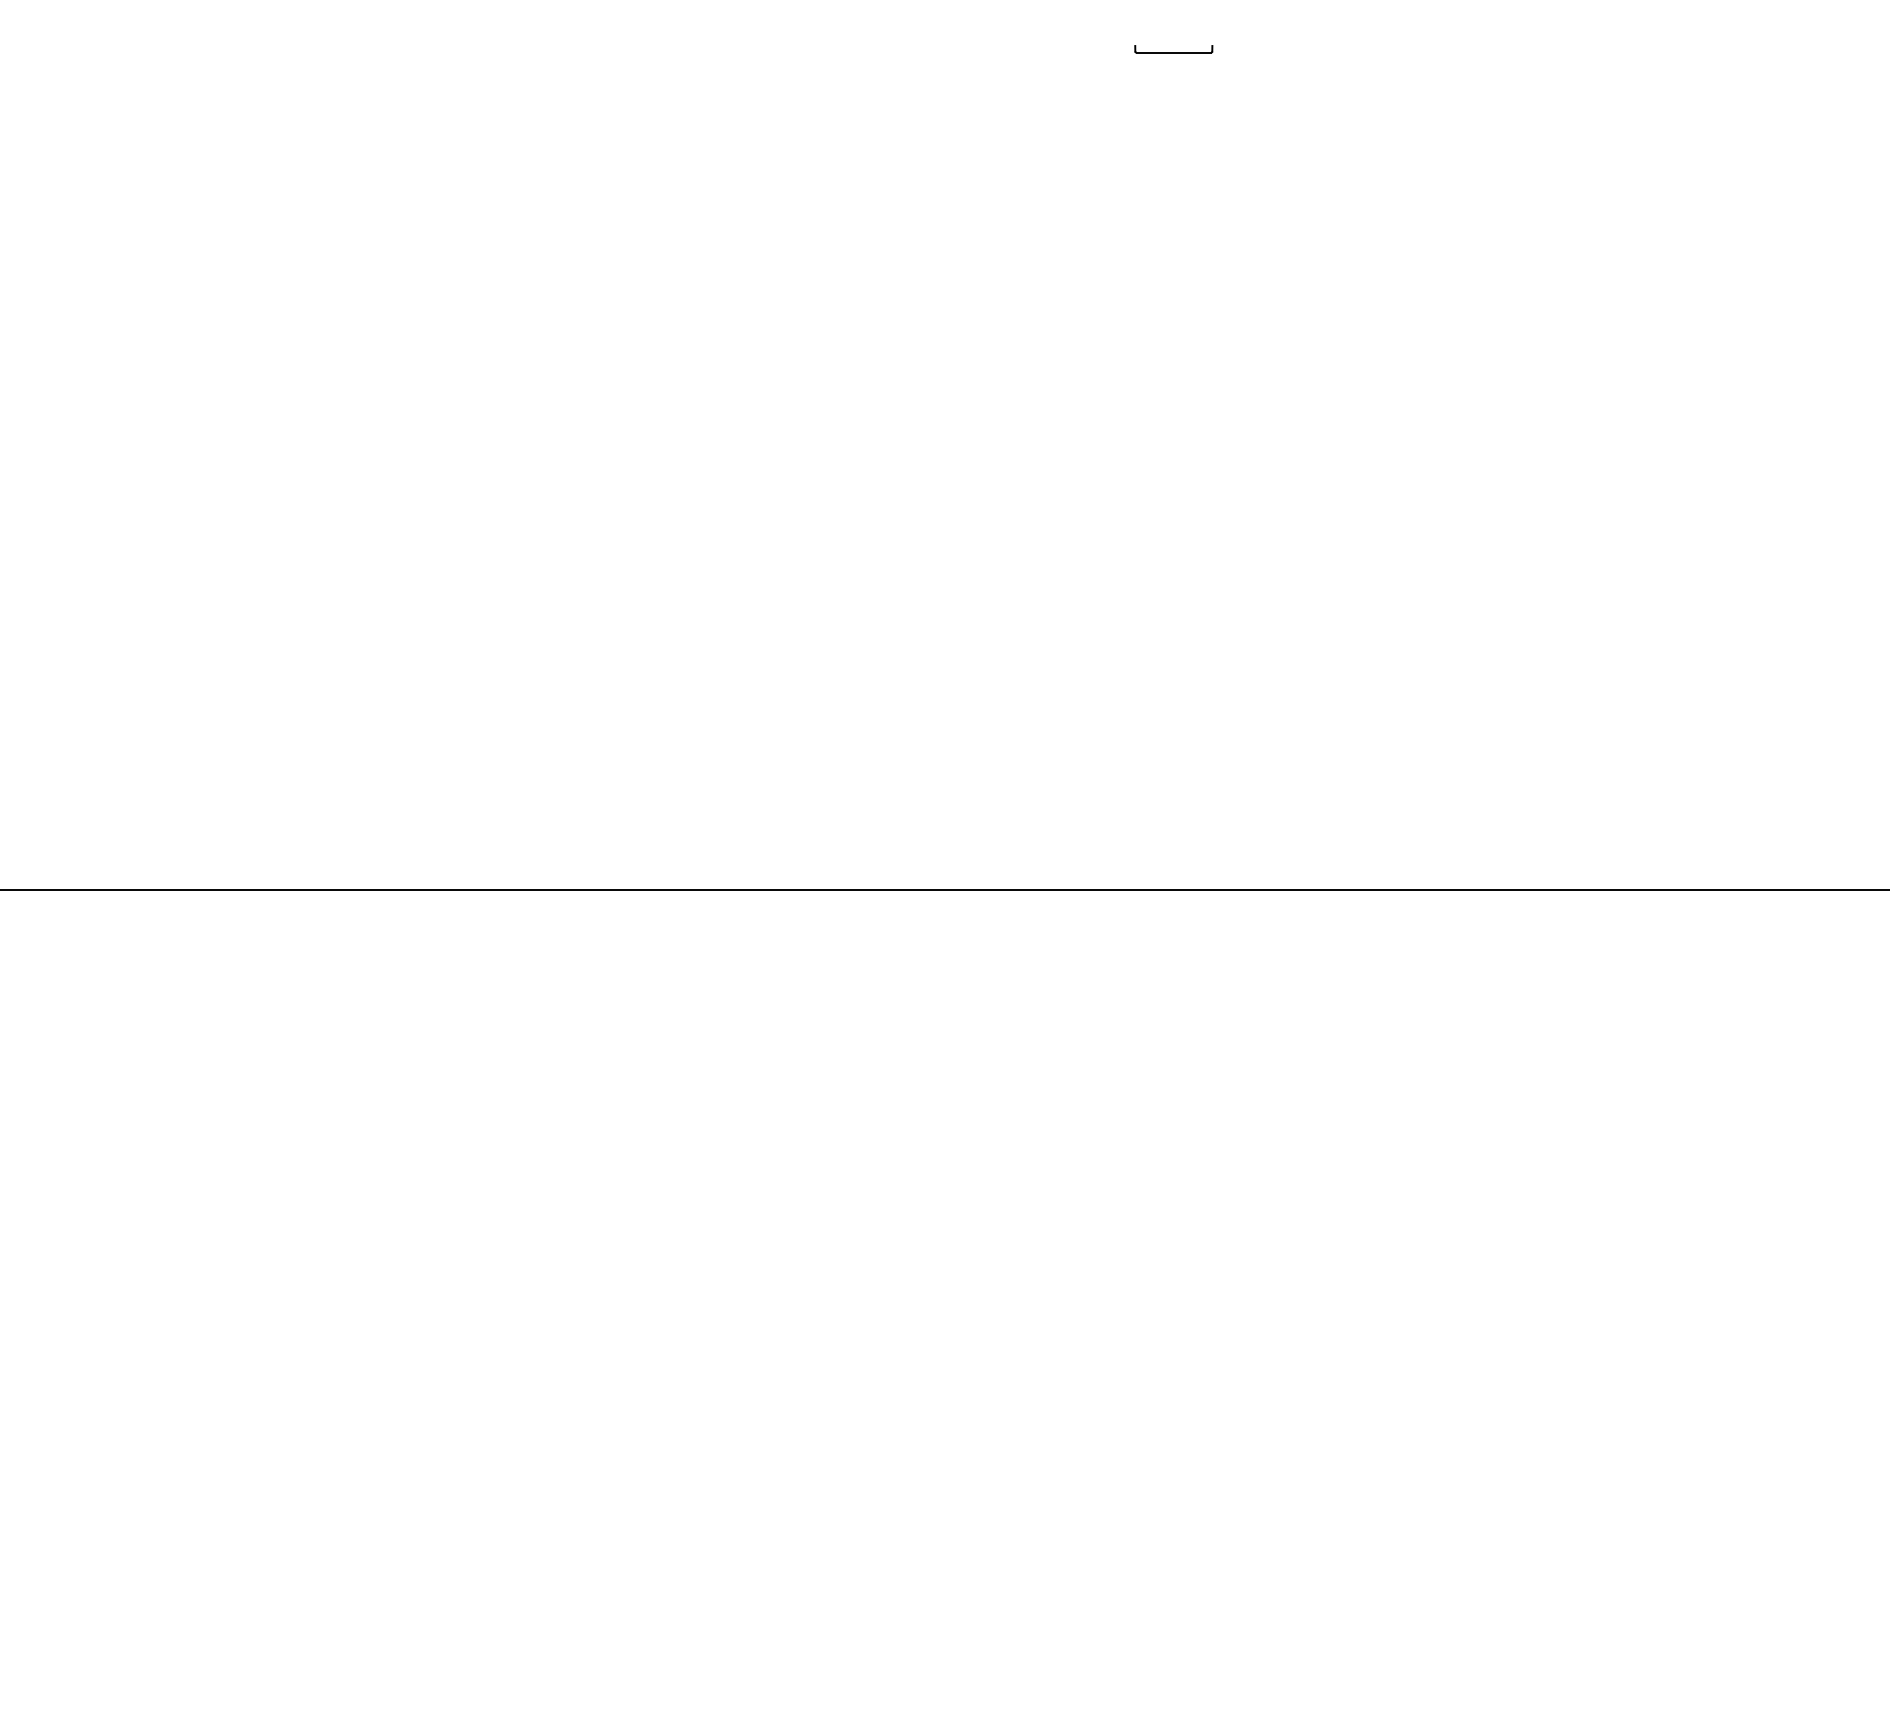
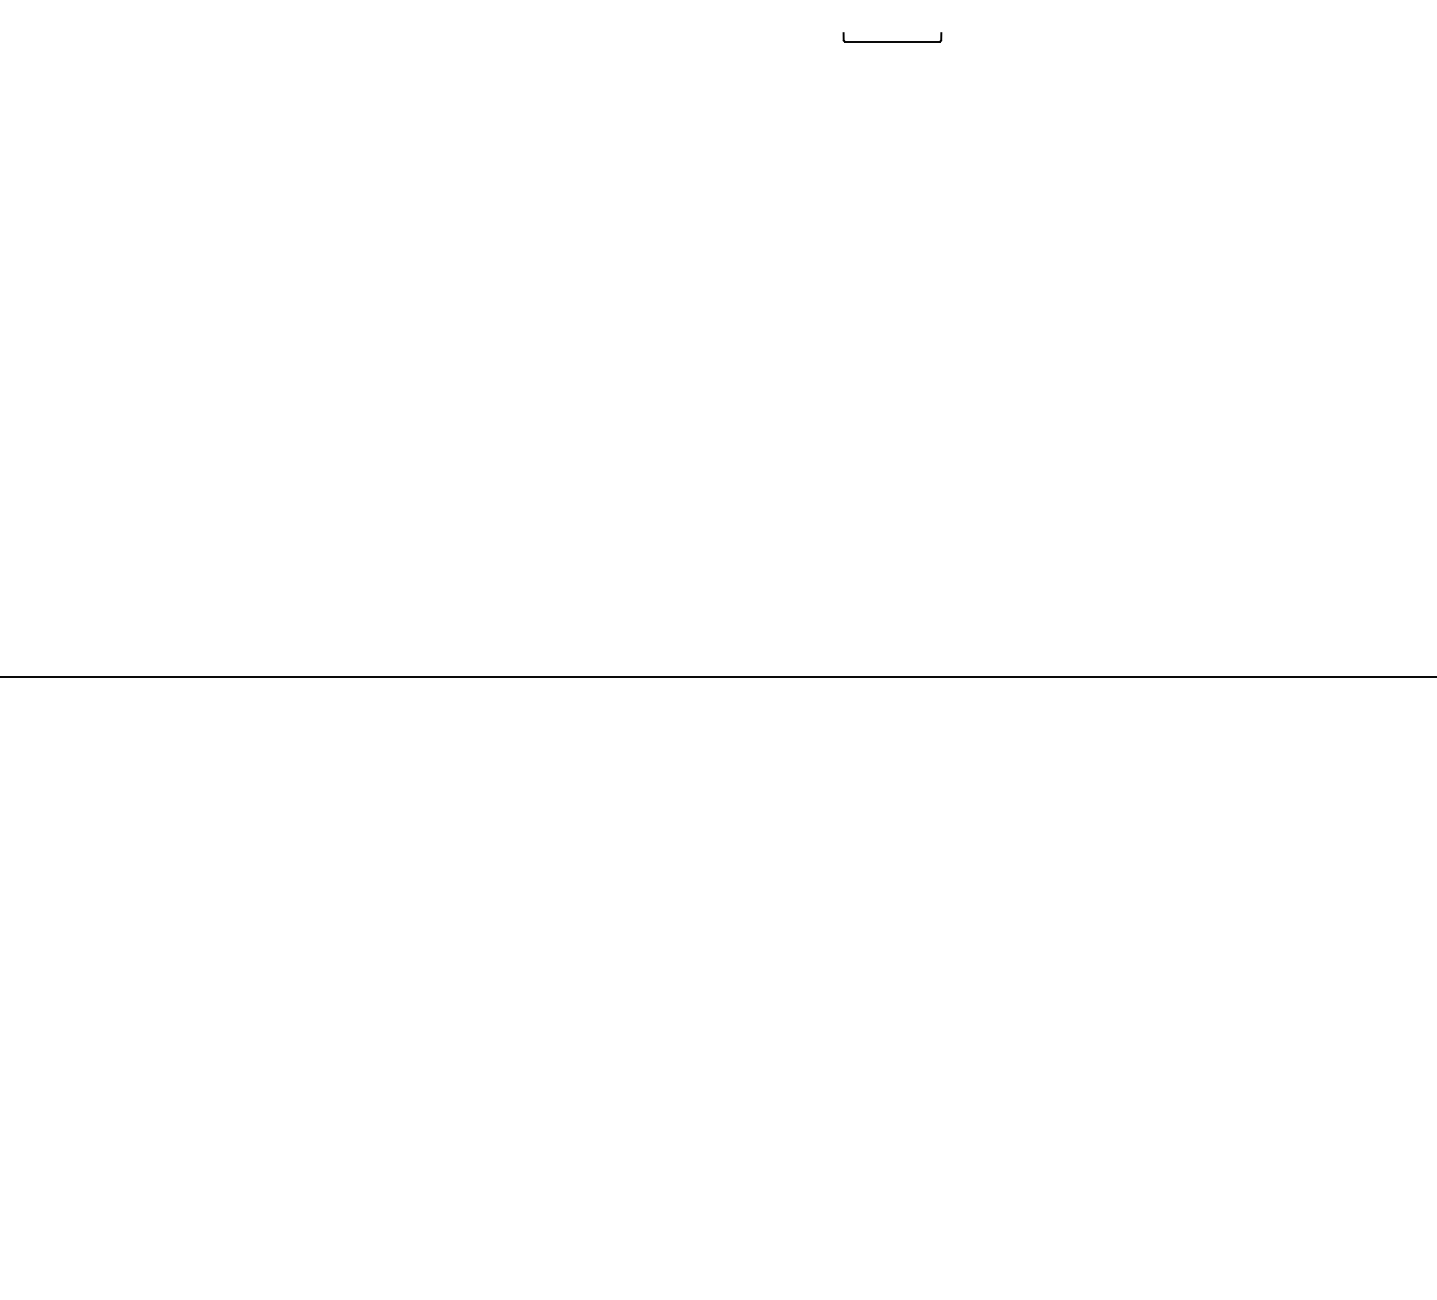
part: (1173, 49) -> (892, 37), size x1.67

